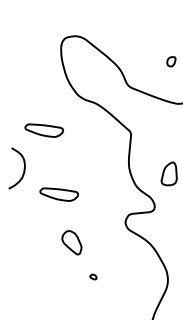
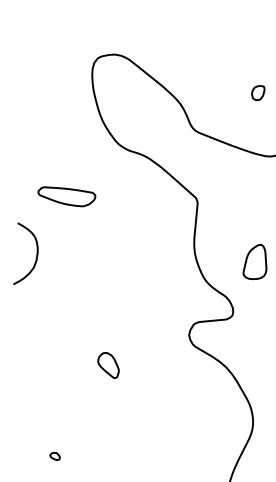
part: (58, 194) -> (88, 292), removed
part: (71, 242) -> (107, 365), size x0.71
part: (93, 276) -> (55, 455), moved

